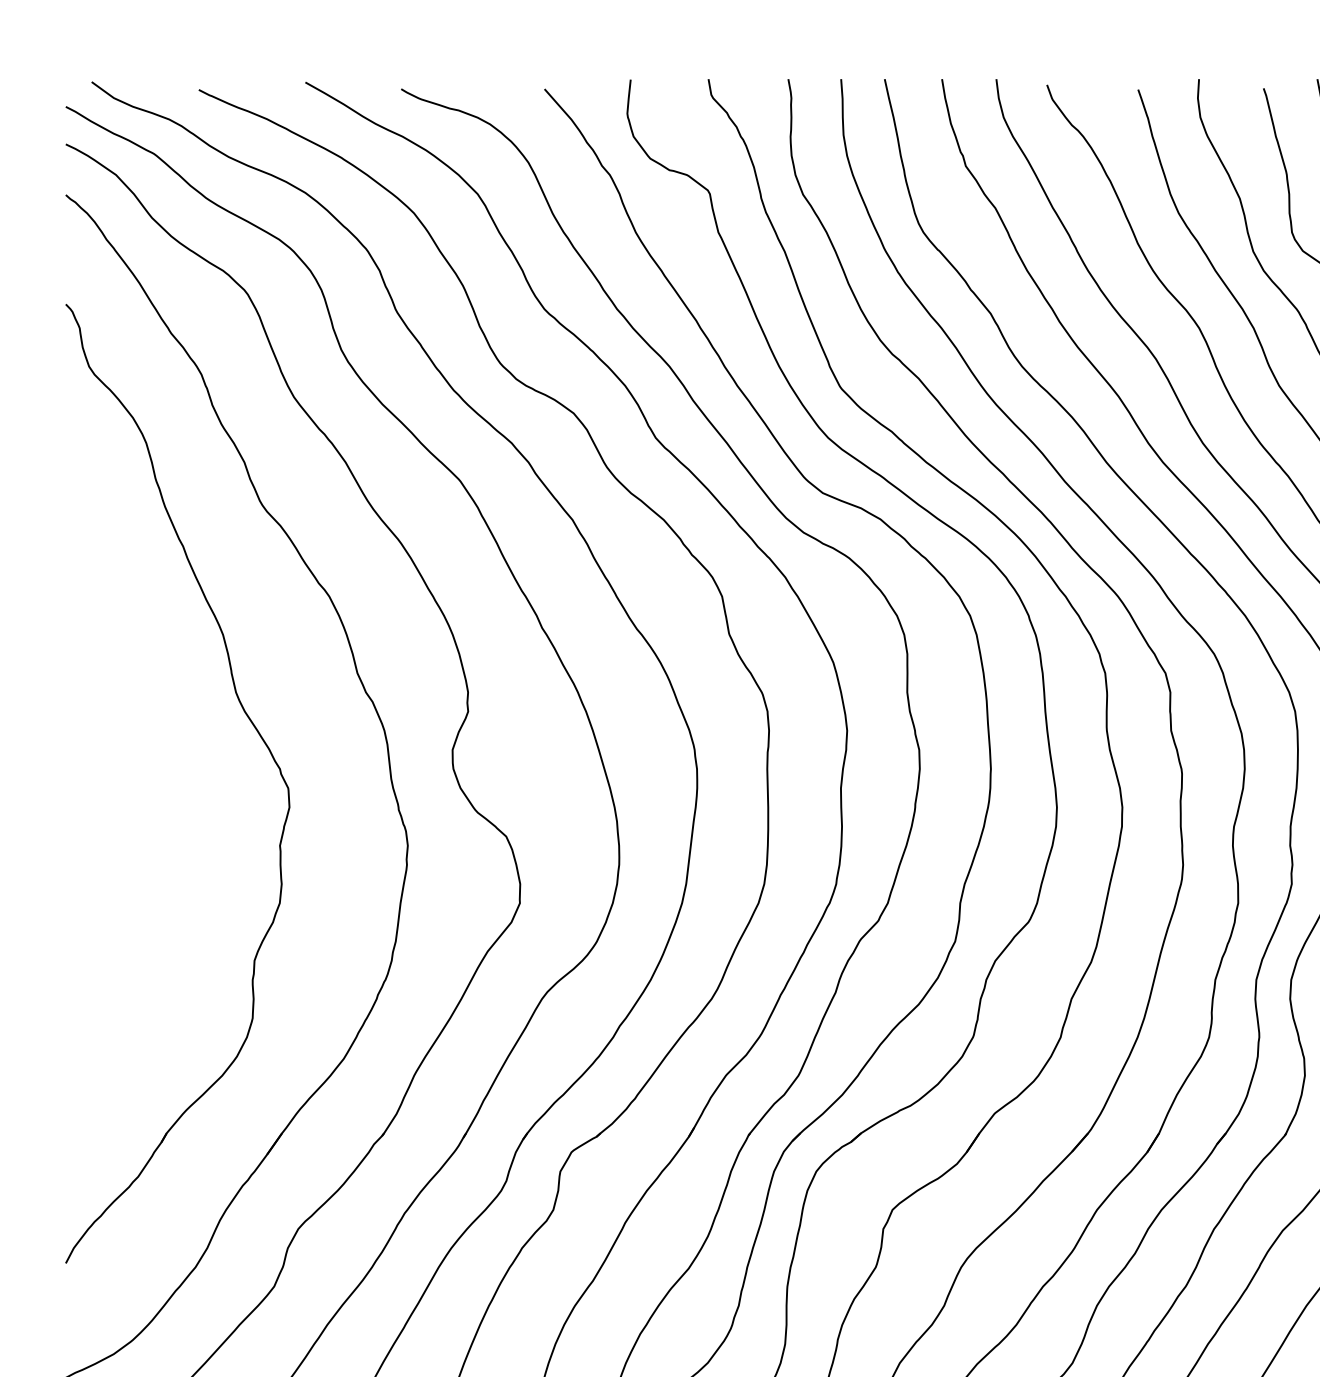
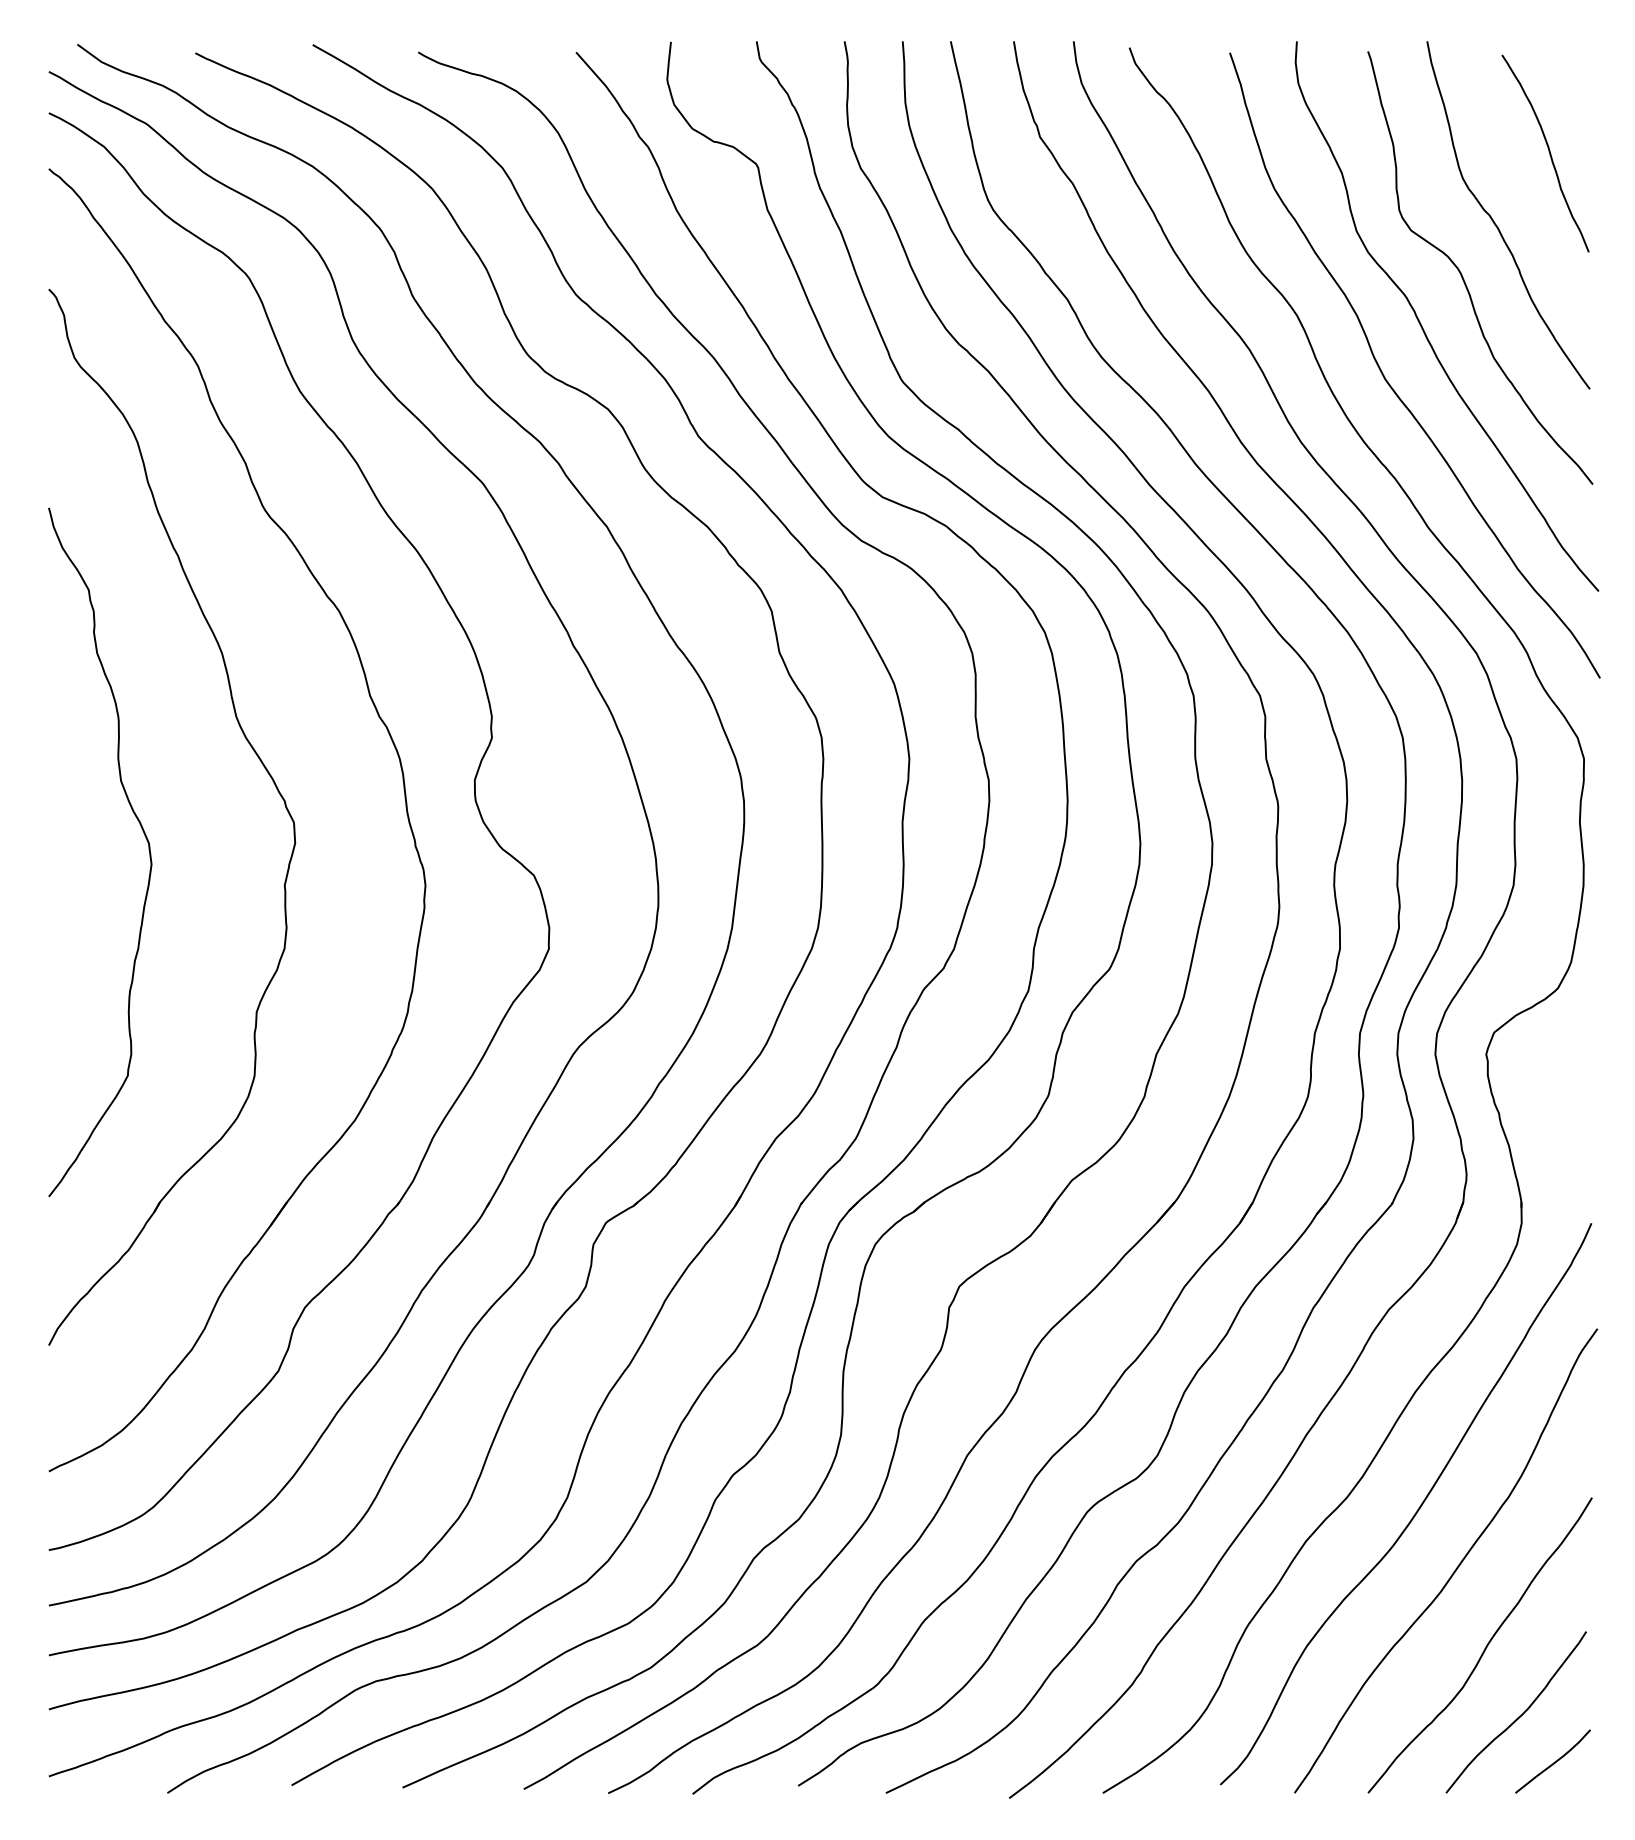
curve: (150, 796) -> (142, 831), added

